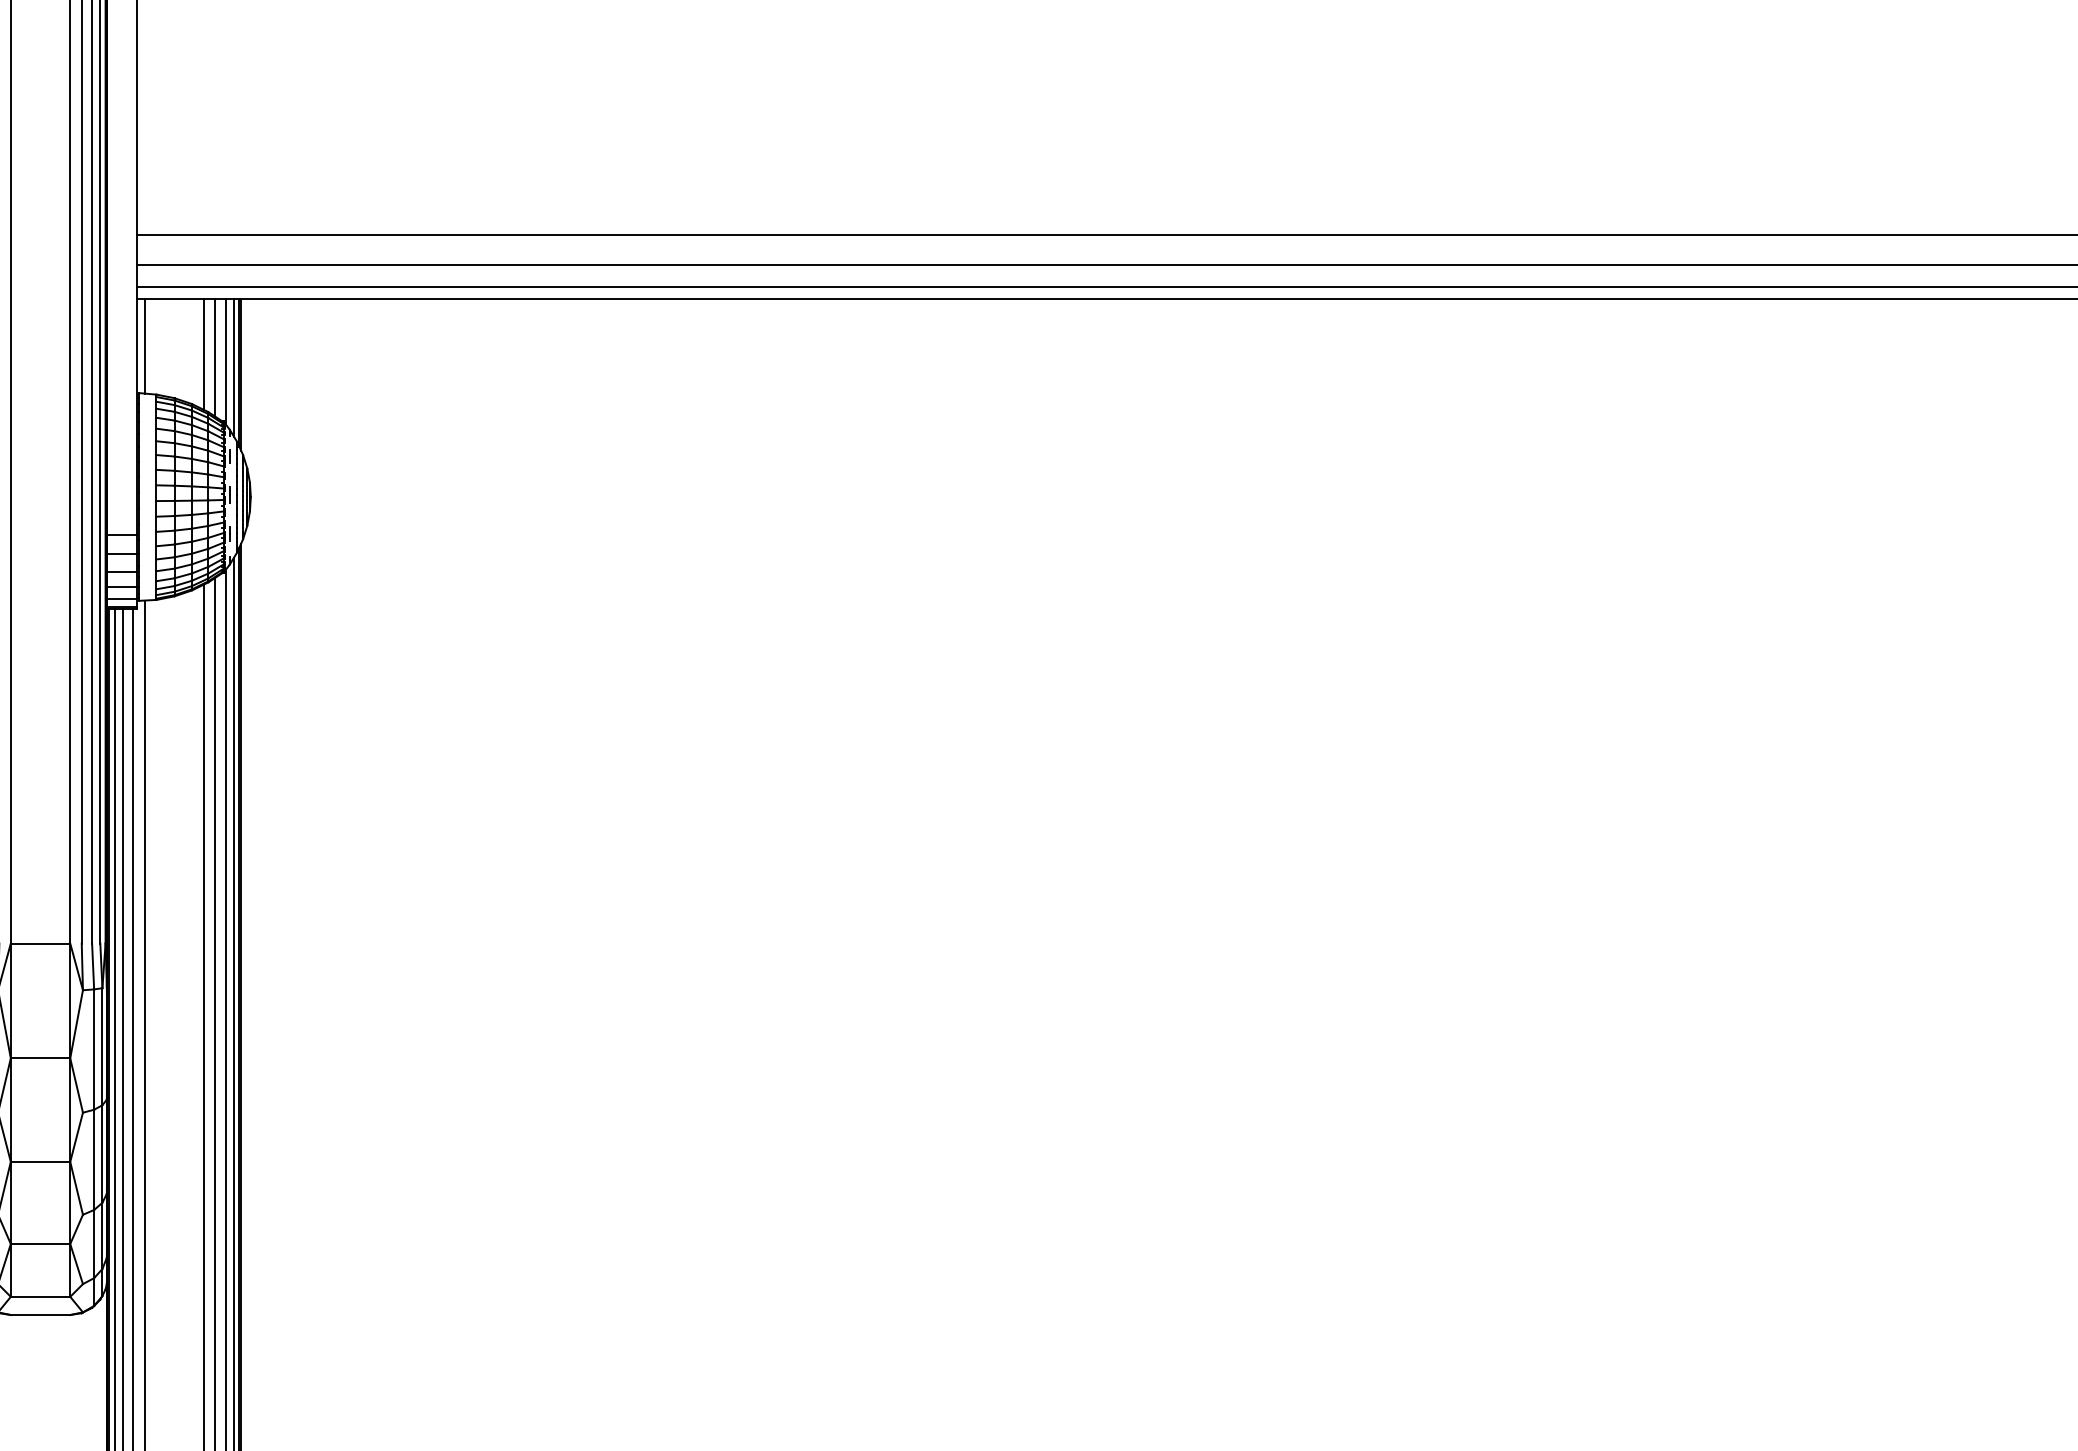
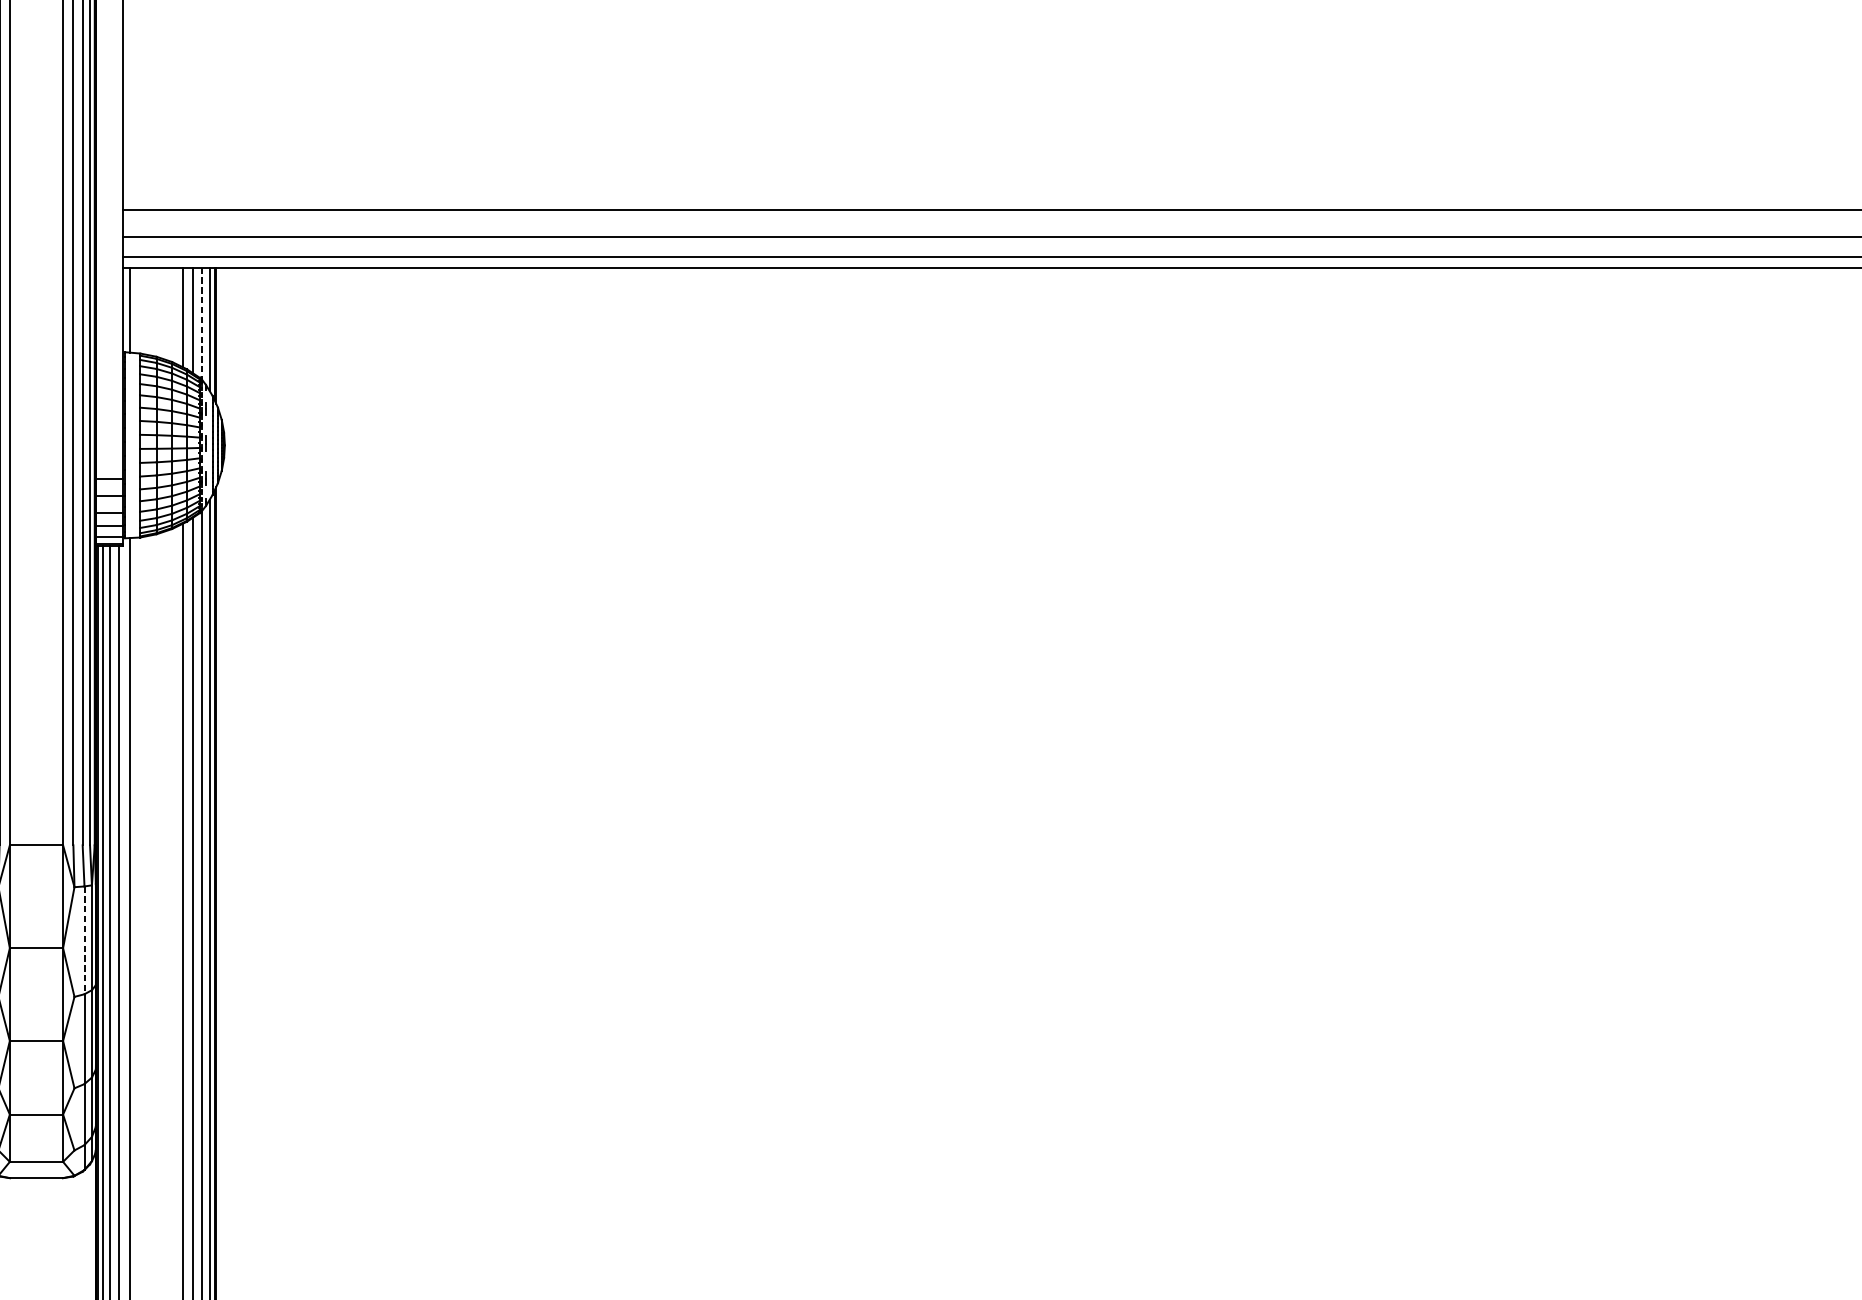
line: (225, 361) -> (202, 323), solid -> dashed
line: (94, 1050) -> (84, 941), solid -> dashed

